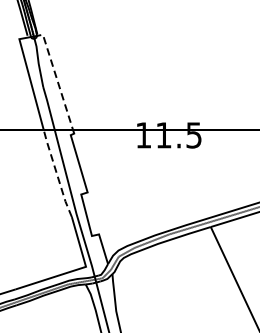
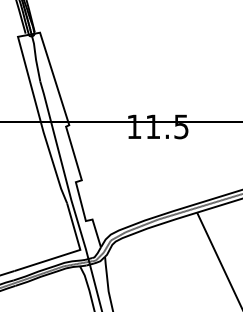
line: (56, 77) -> (52, 72), dashed -> solid
line: (56, 173) -> (52, 162), dashed -> solid

